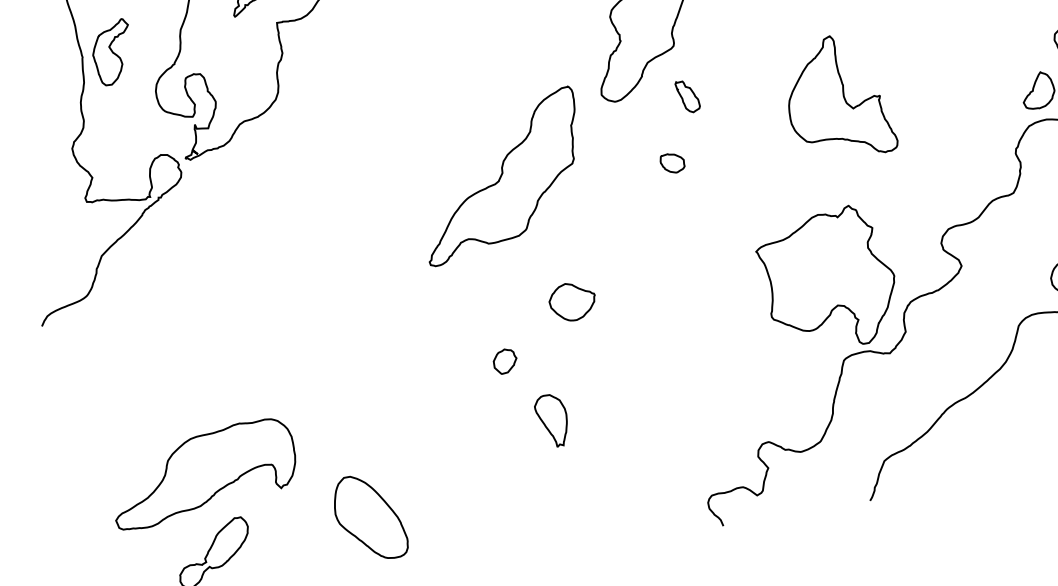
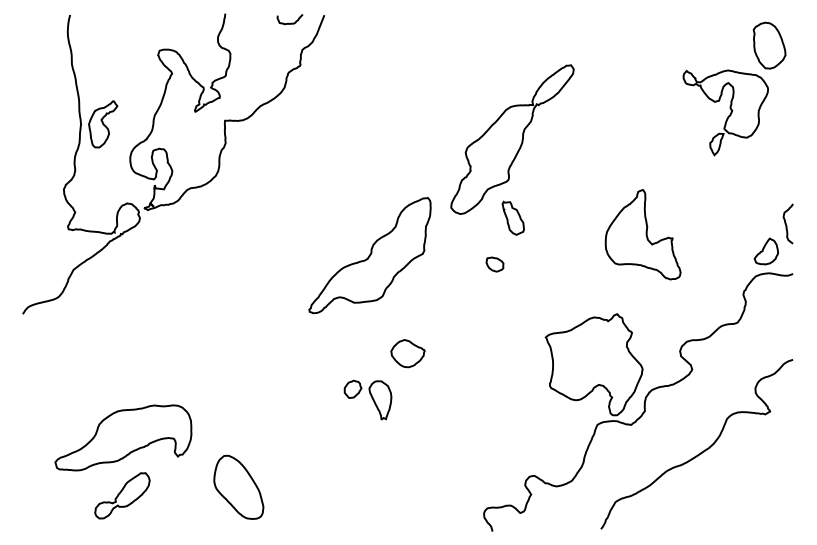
part: (686, 95) -> (512, 217), size x1.4
part: (838, 96) -> (642, 234), moved
part: (552, 421) -> (380, 400), moved

